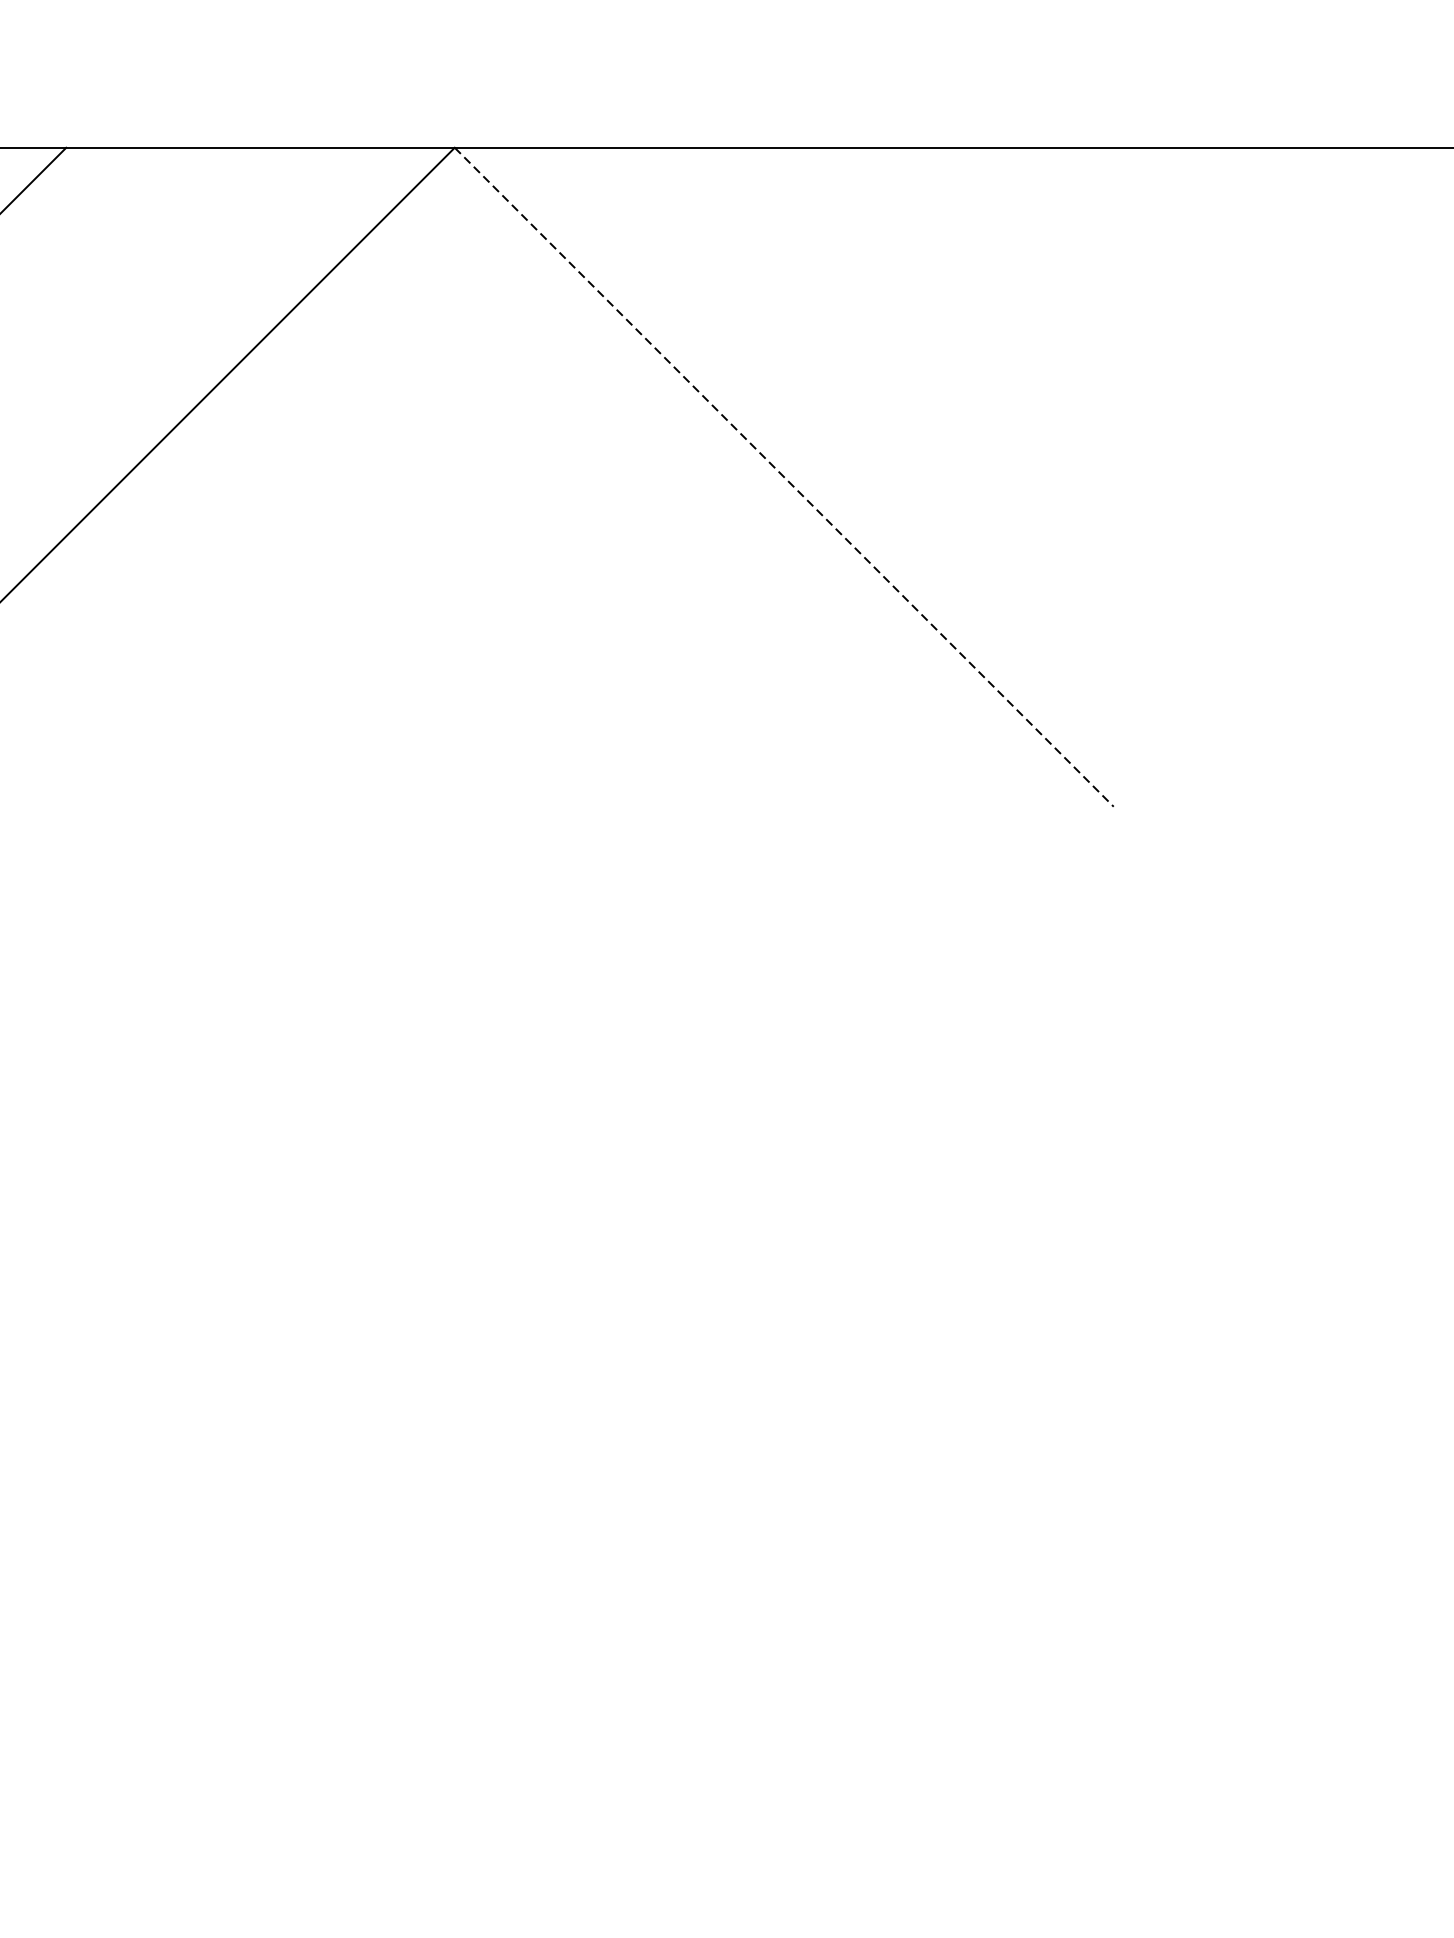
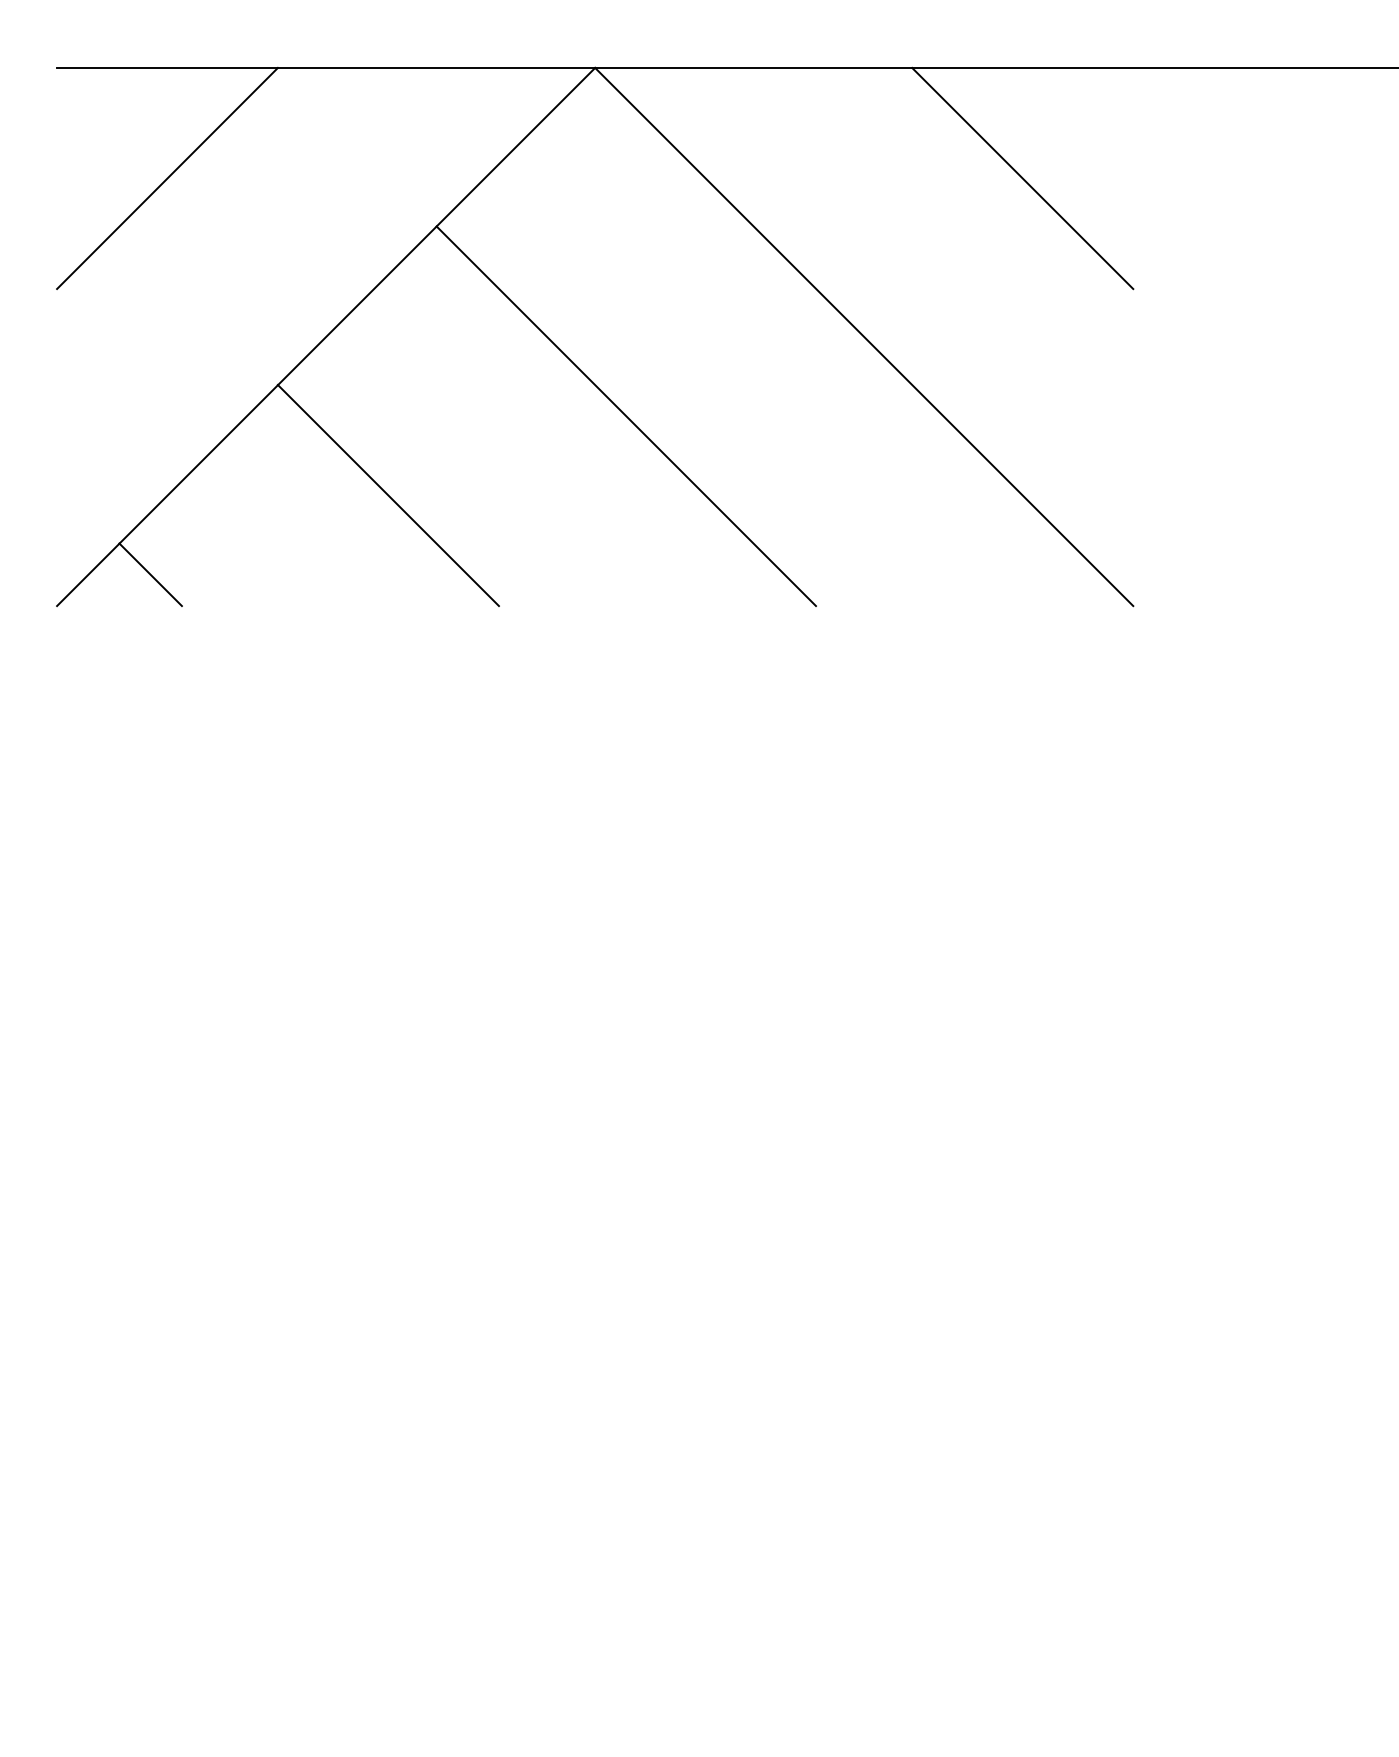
line: (978, 283) -> (1022, 178), added
line: (784, 477) -> (864, 337), dashed -> solid
line: (493, 574) -> (626, 416), added
line: (200, 671) -> (387, 495), added

